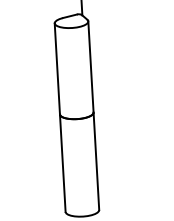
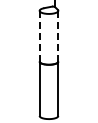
line: (91, 65) -> (58, 35), solid -> dashed
line: (57, 69) -> (39, 36), solid -> dashed

